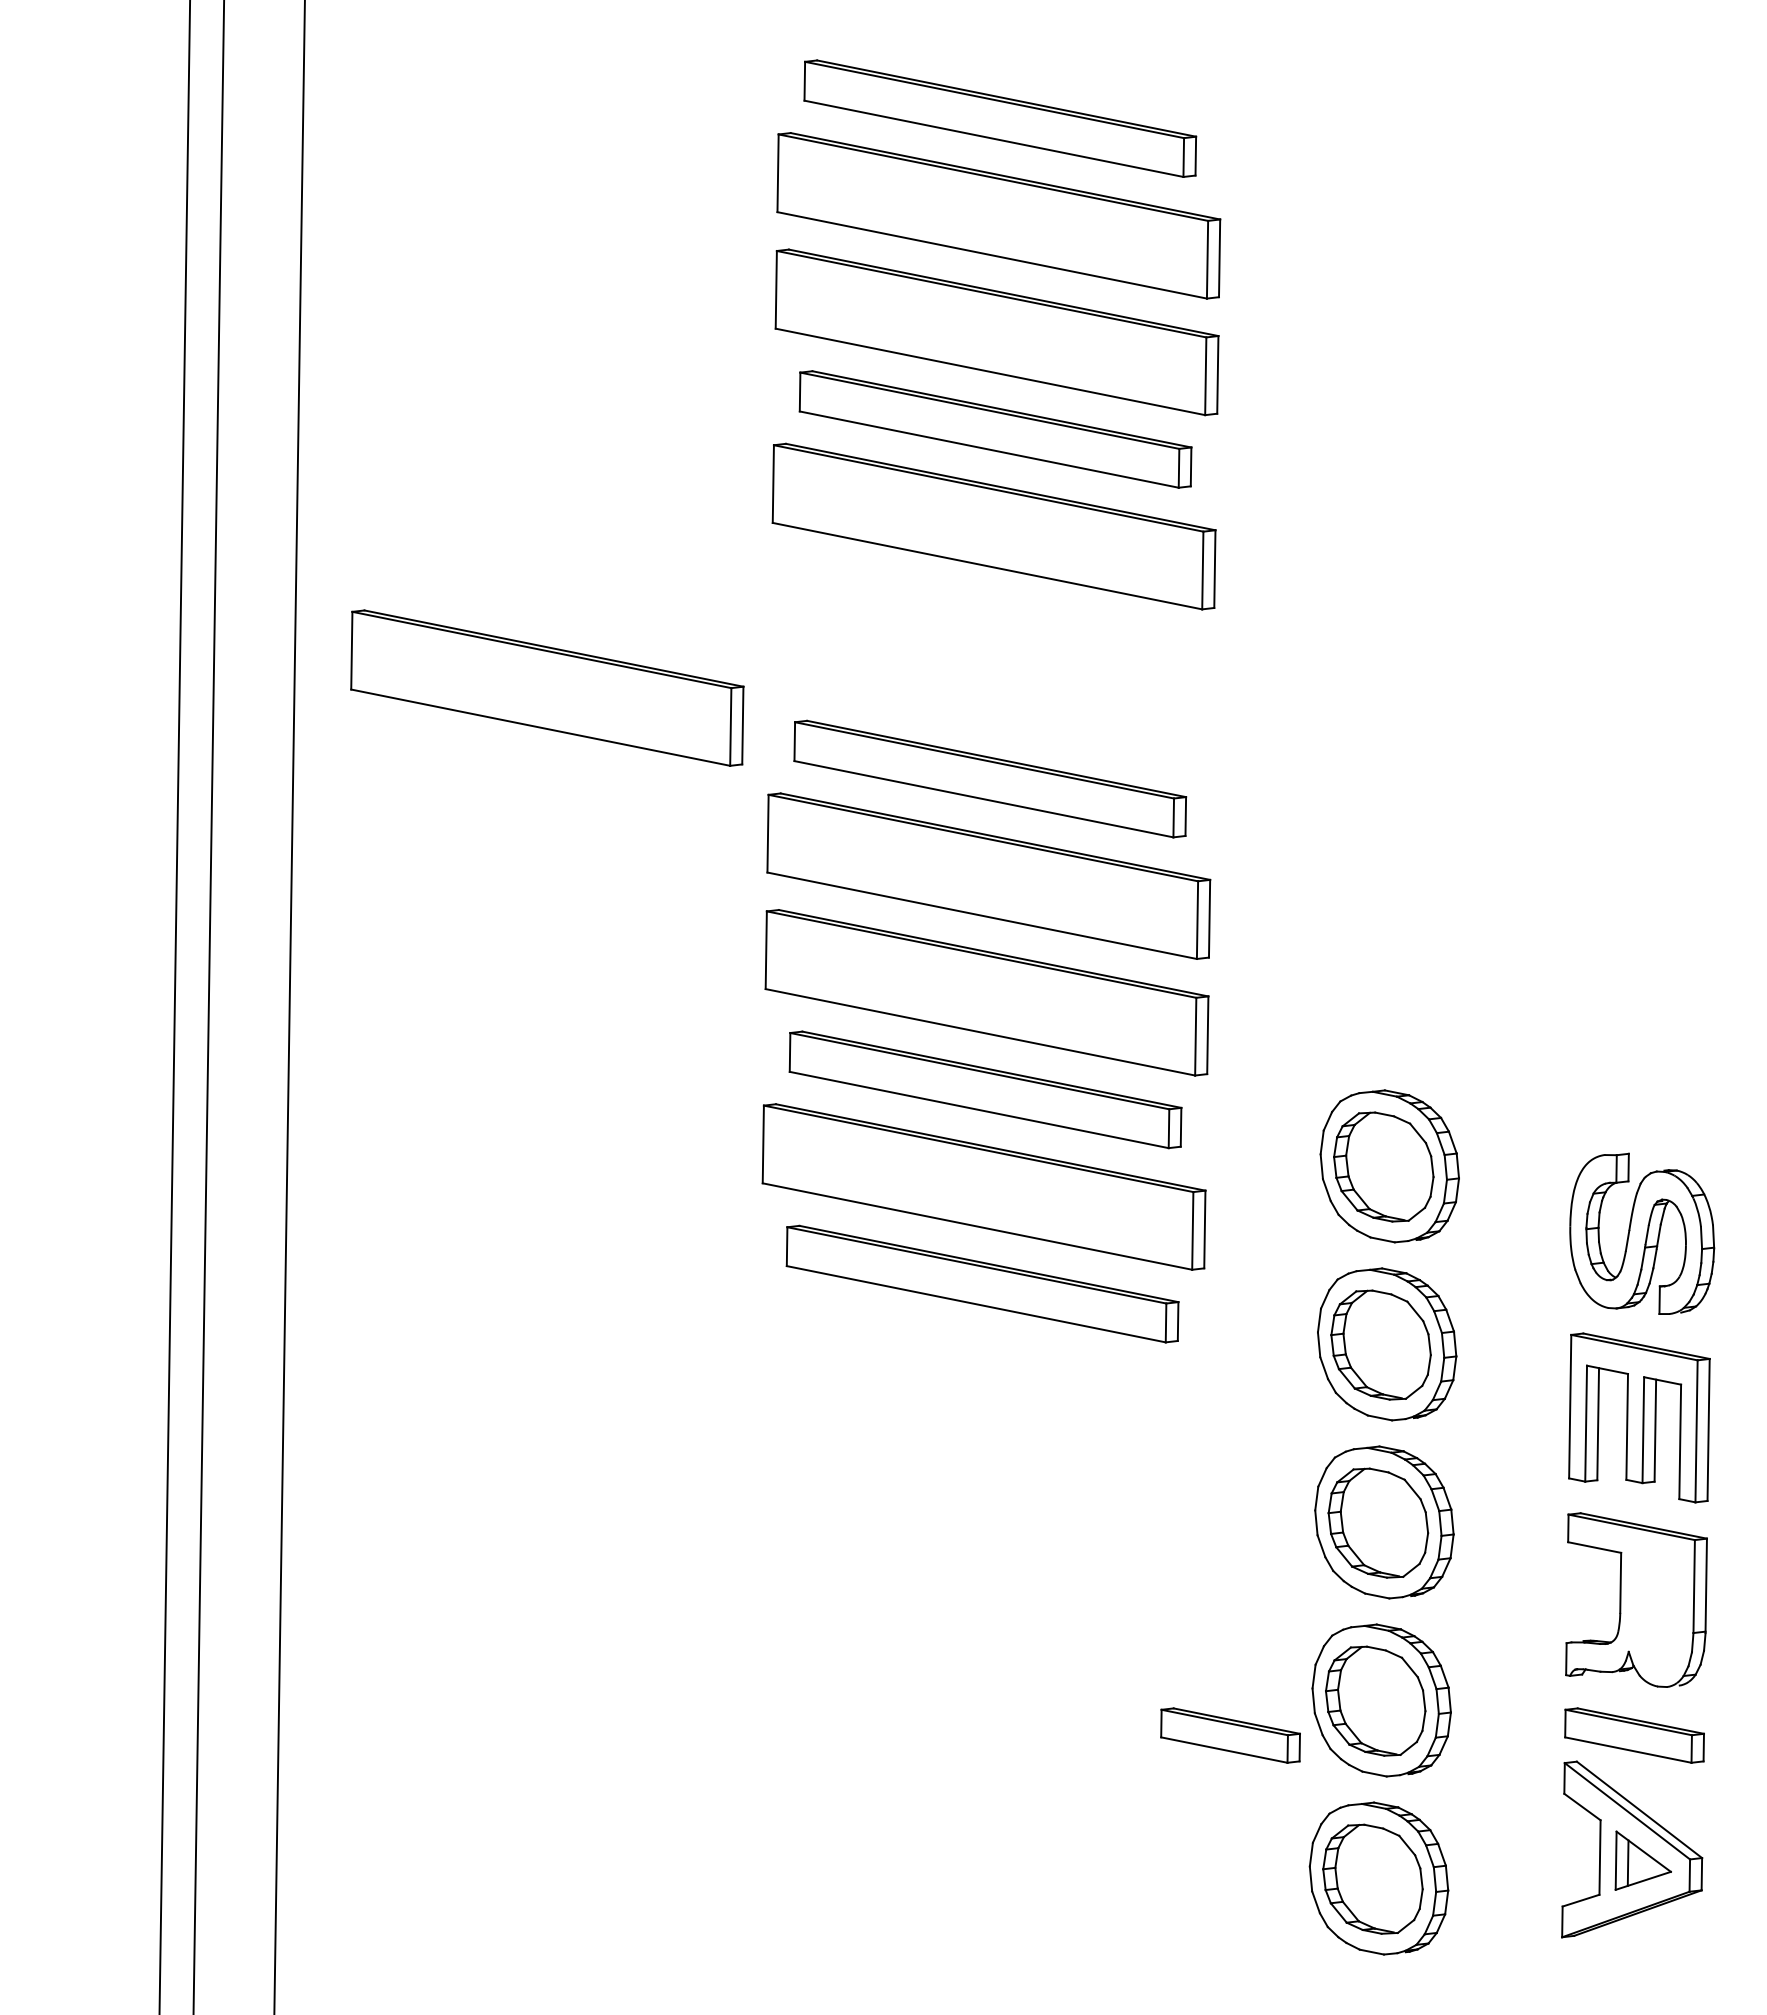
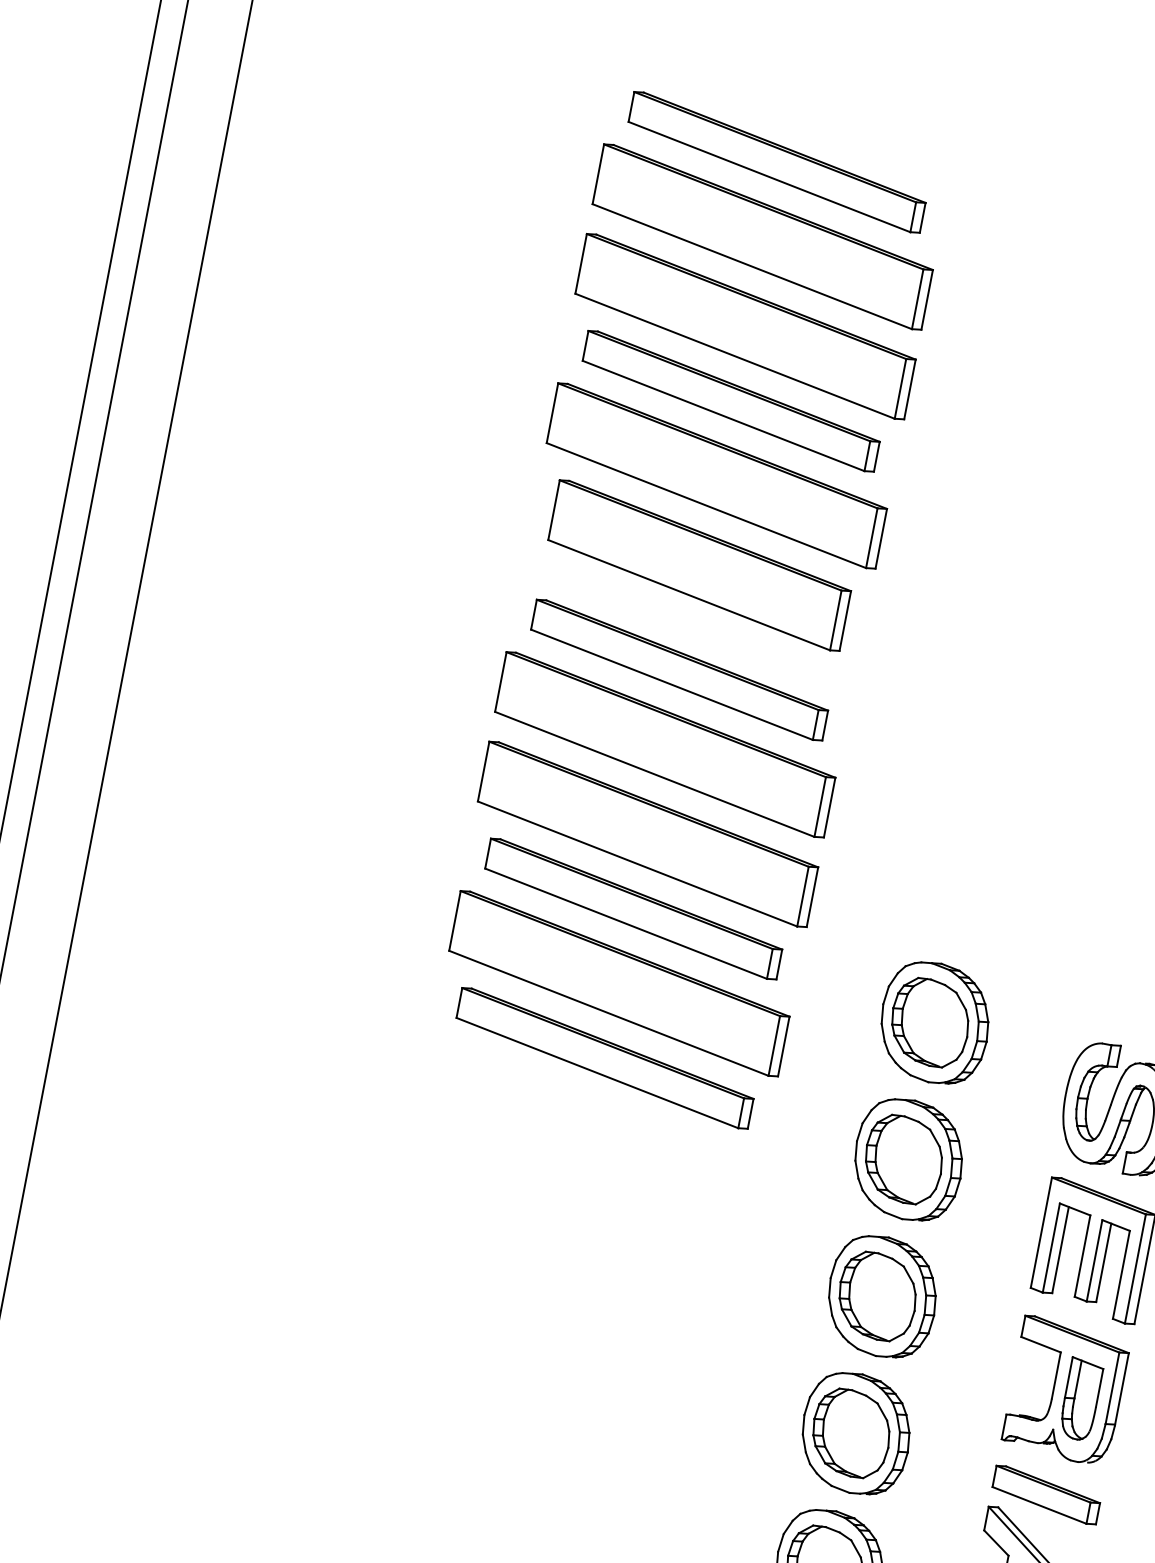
part: (547, 687) -> (699, 565), moved
part: (1657, 1607) -> (1081, 1399), added
part: (1230, 1735) -> (734, 1440), removed

